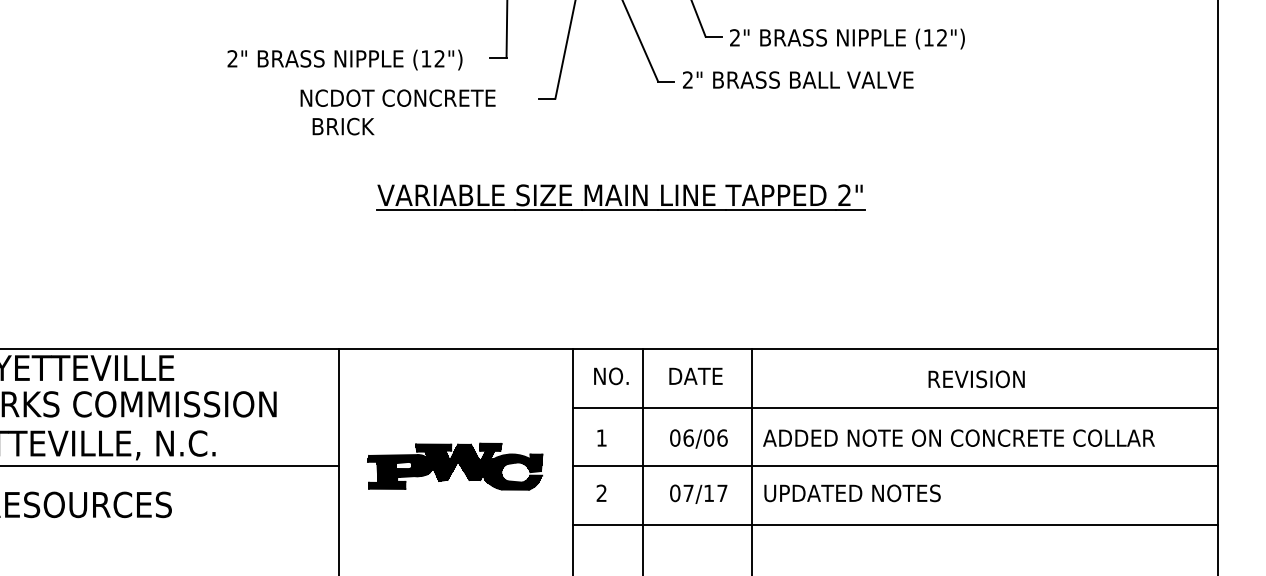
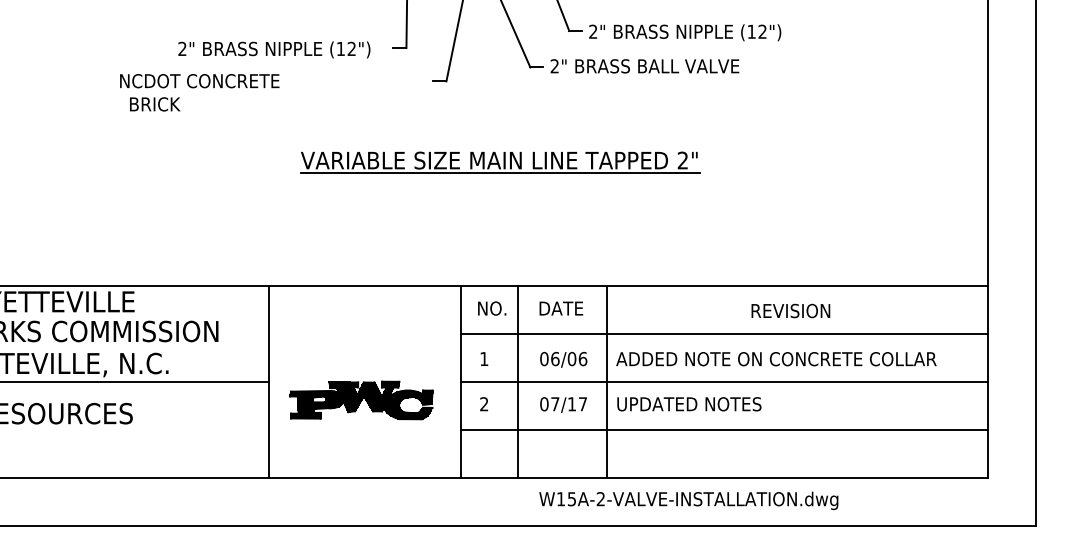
text: (397, 112) -> (199, 92), moved
part: (455, 466) -> (361, 400), moved

